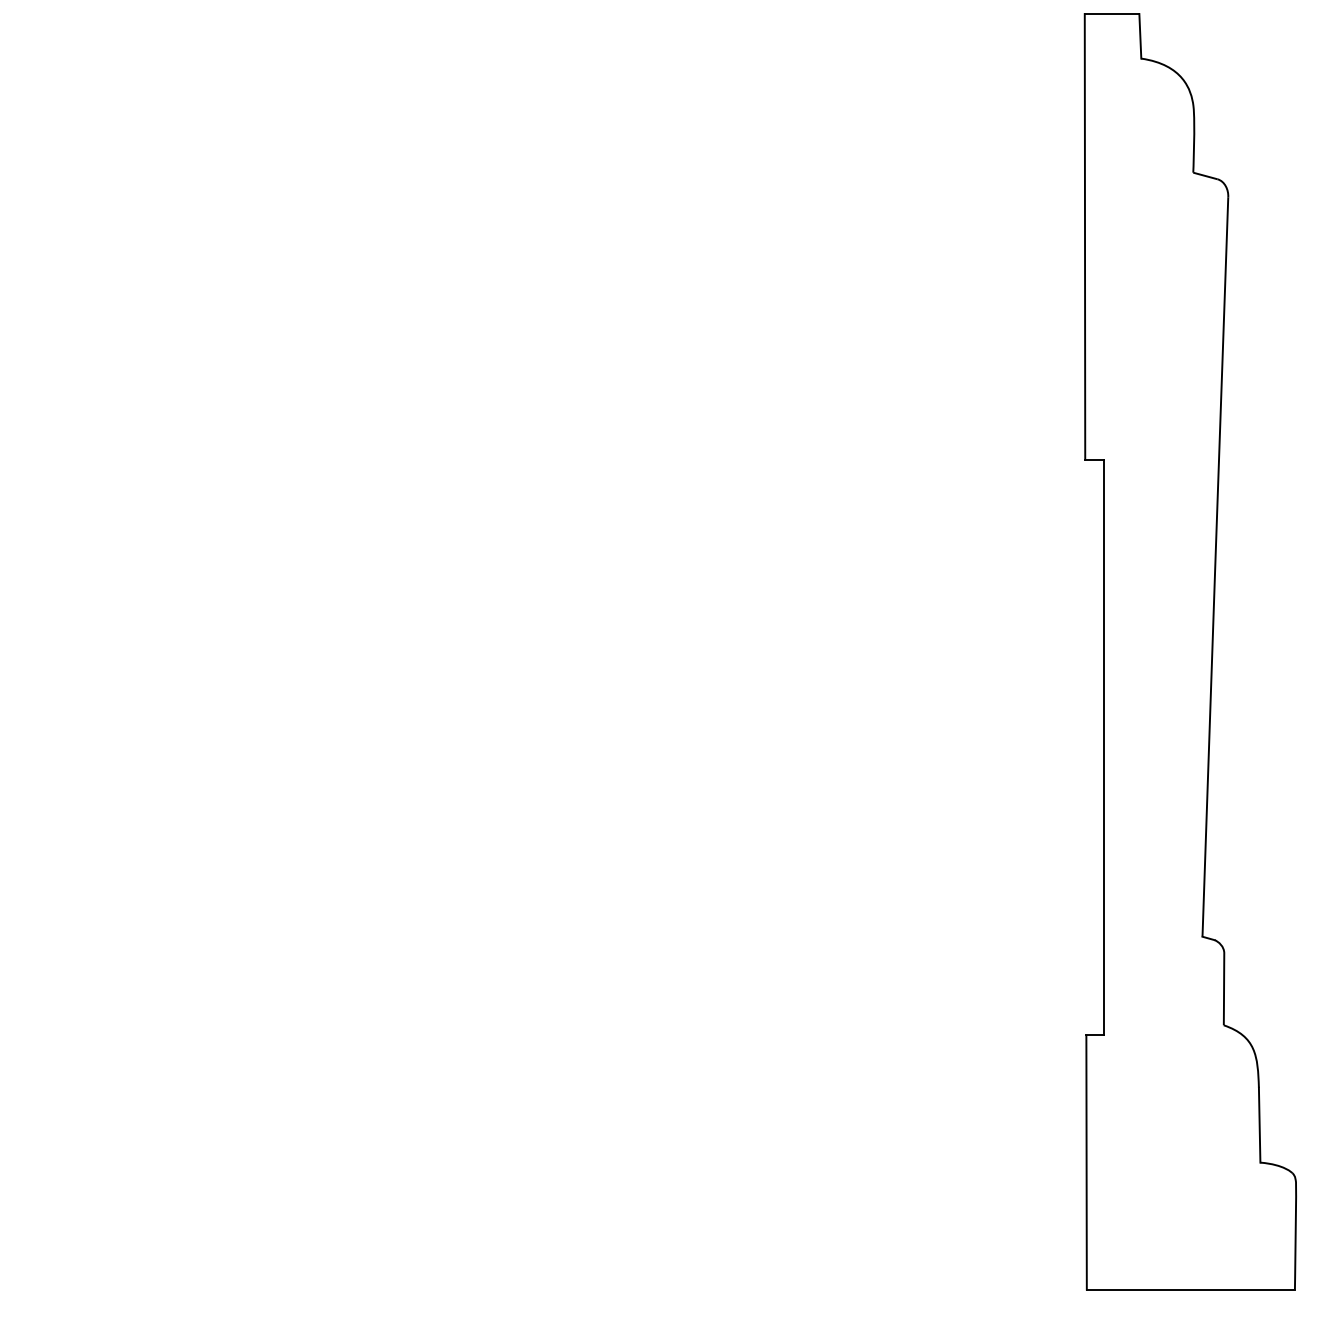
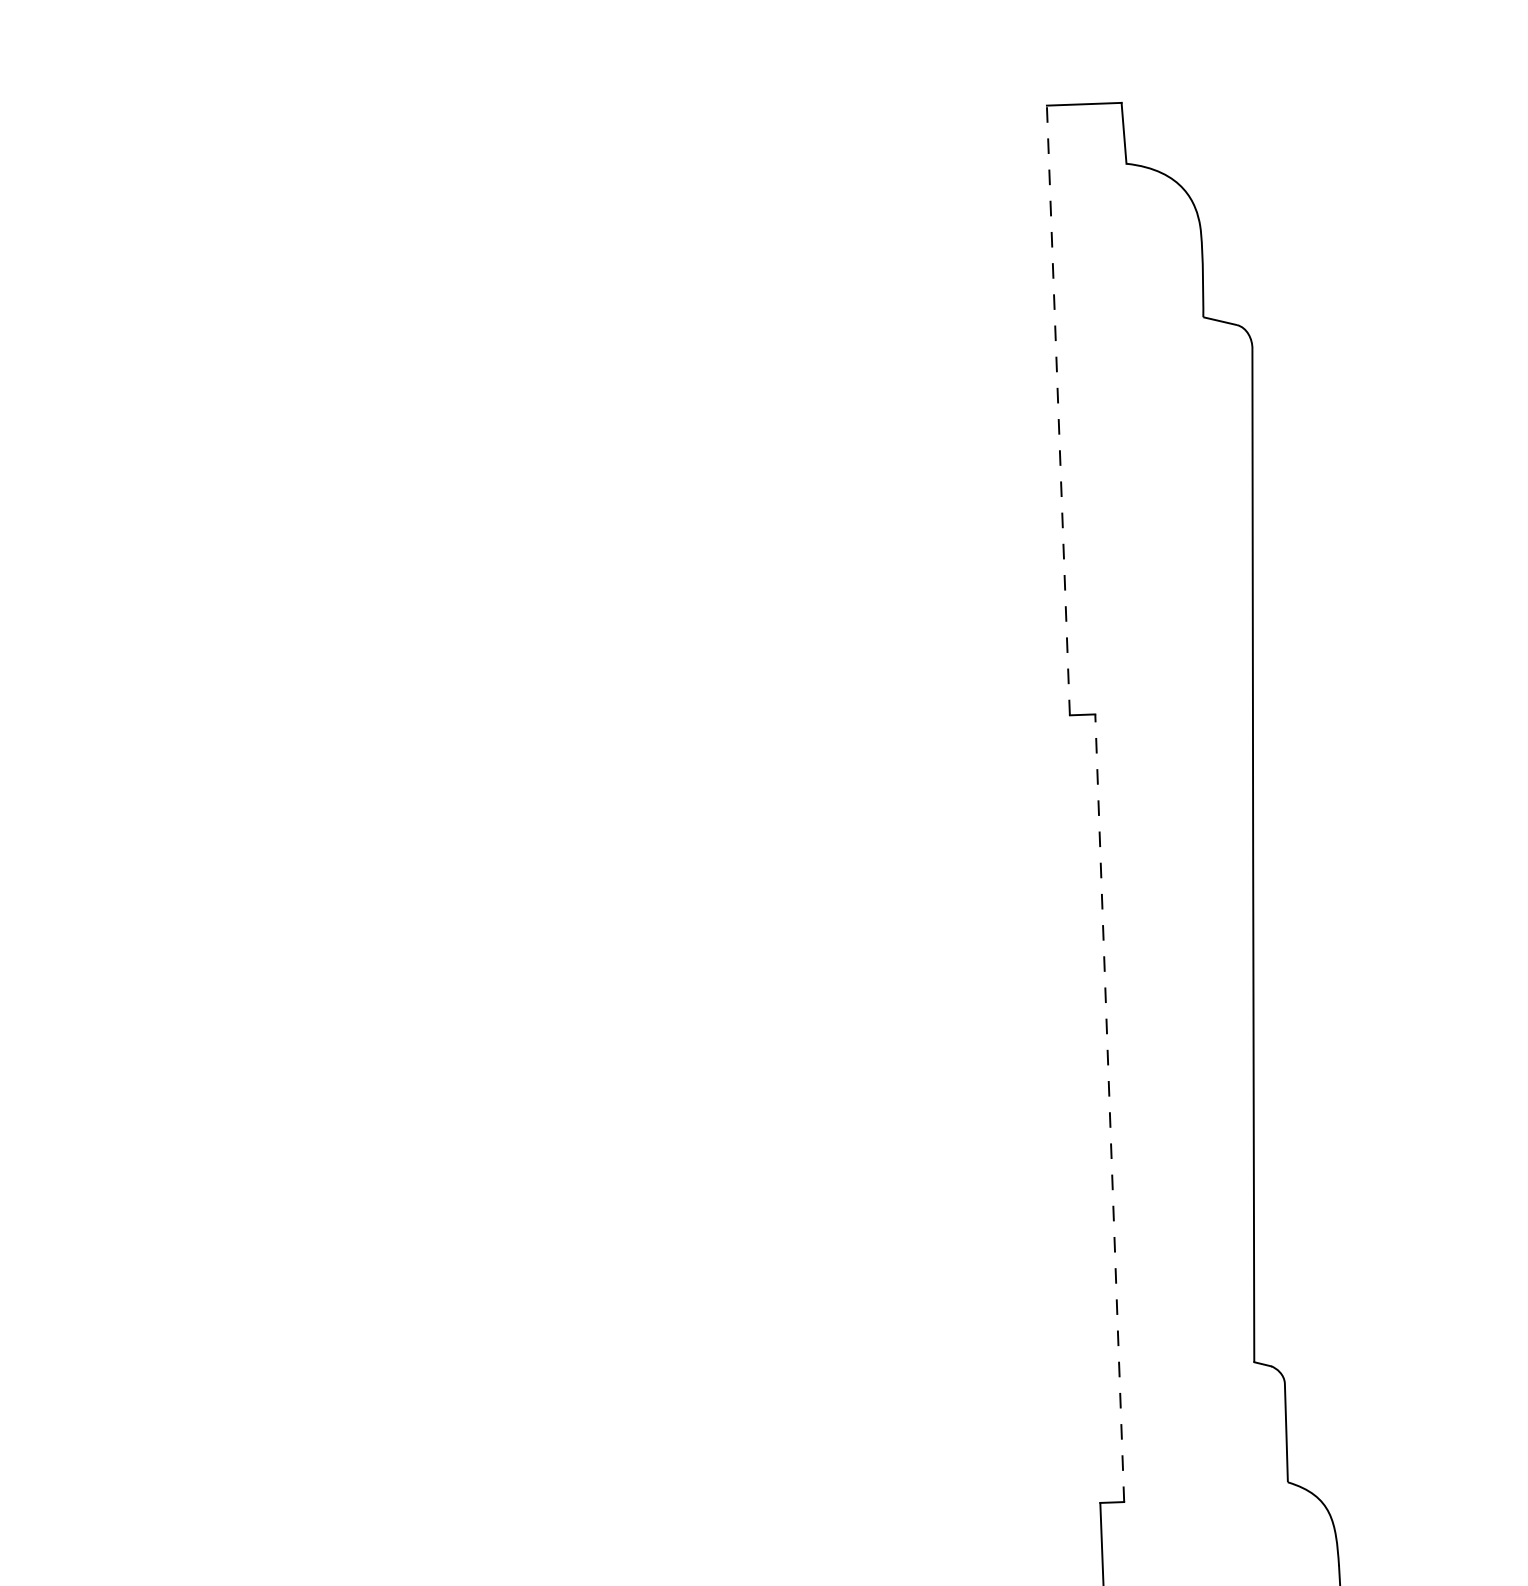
line: (1085, 236) -> (1059, 409), solid -> dashed
line: (1103, 747) -> (1109, 1108), solid -> dashed

